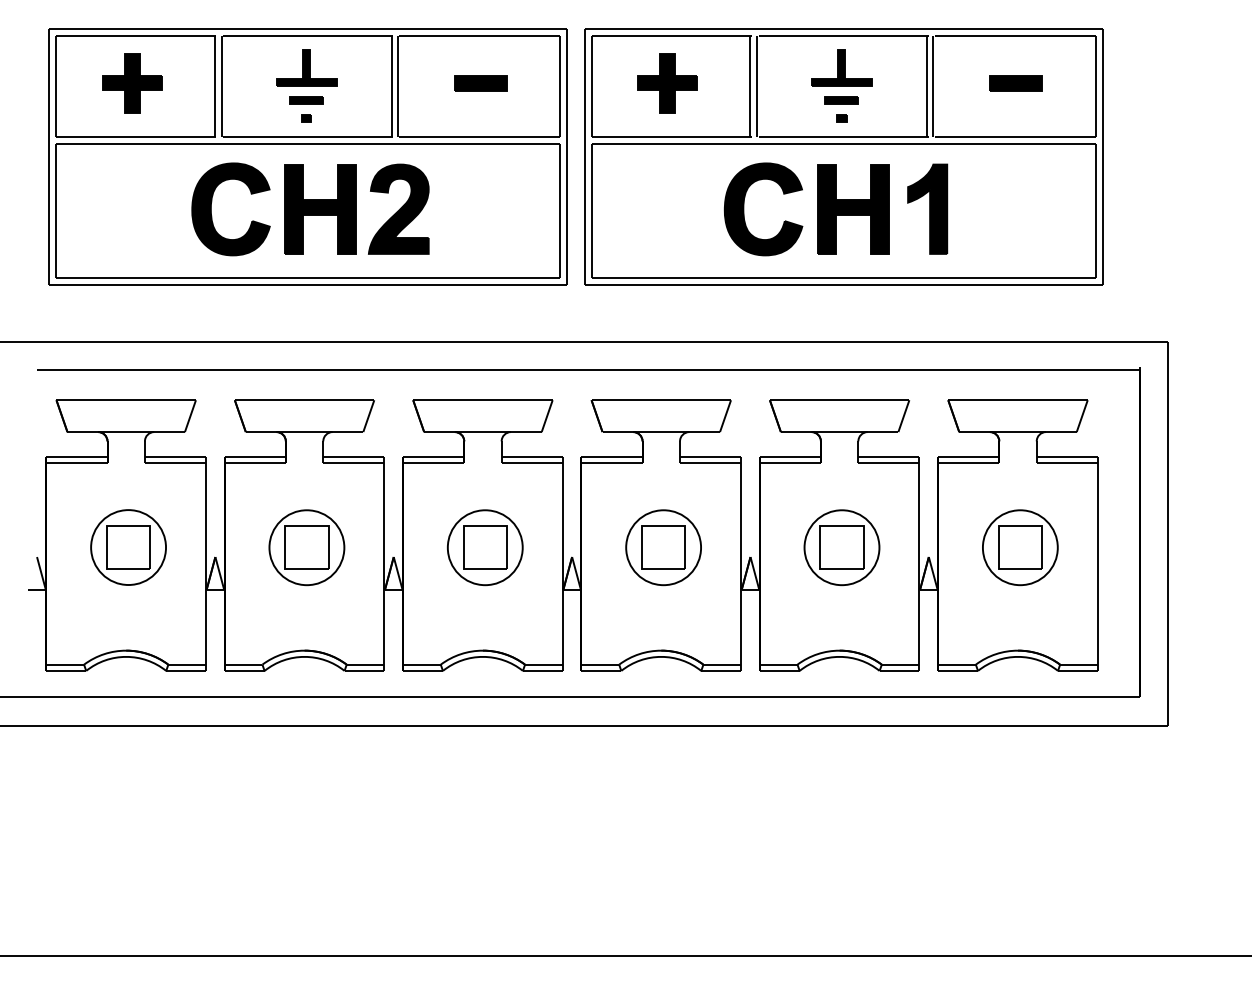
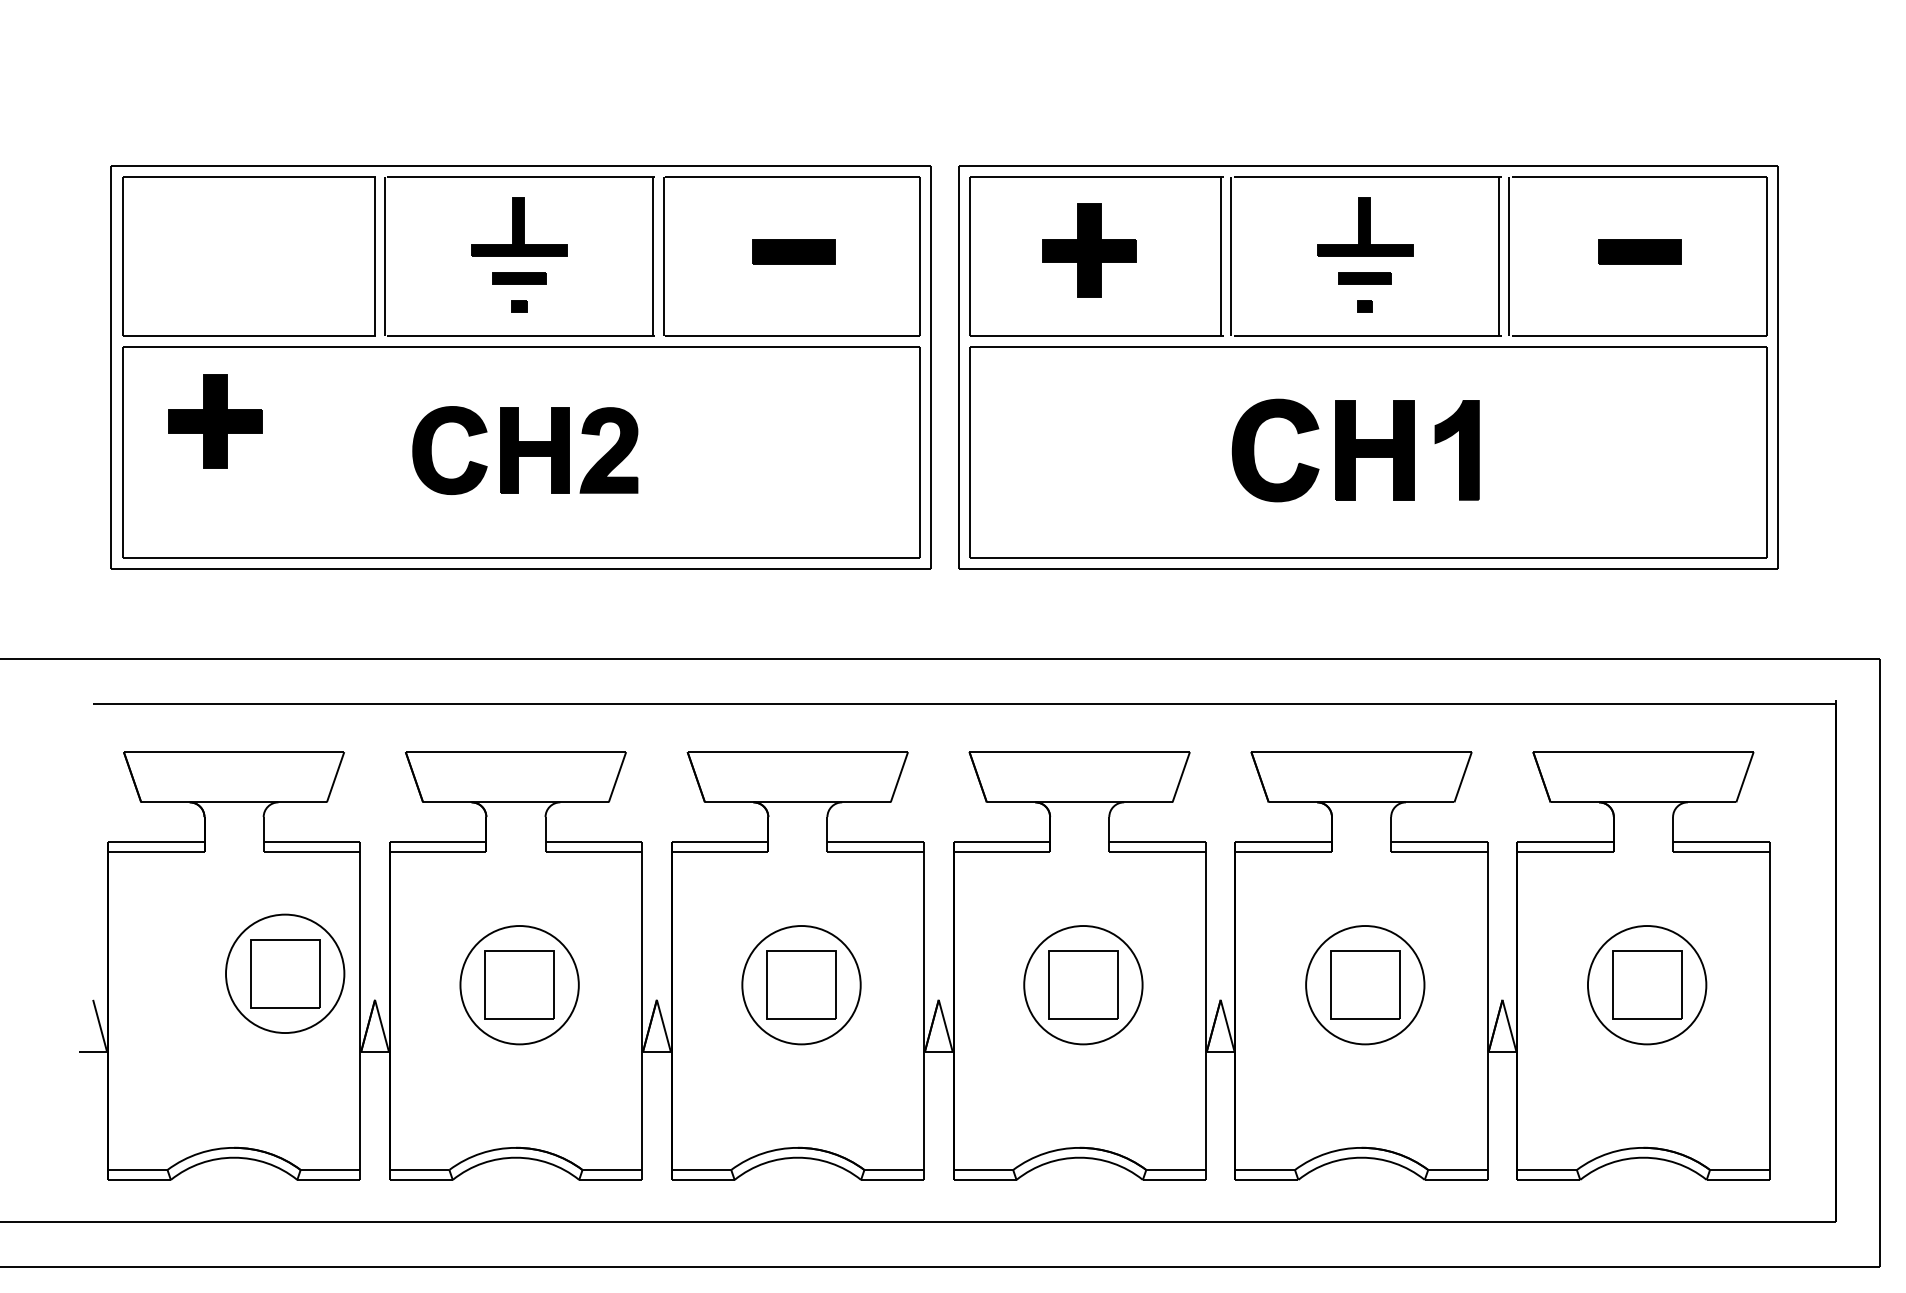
part: (132, 83) -> (215, 422), moved
part: (310, 209) -> (525, 450), size x0.6
part: (835, 209) -> (1355, 450), size x0.7
part: (128, 547) -> (285, 973), moved

